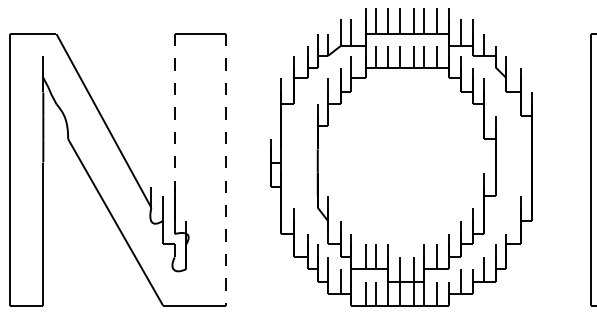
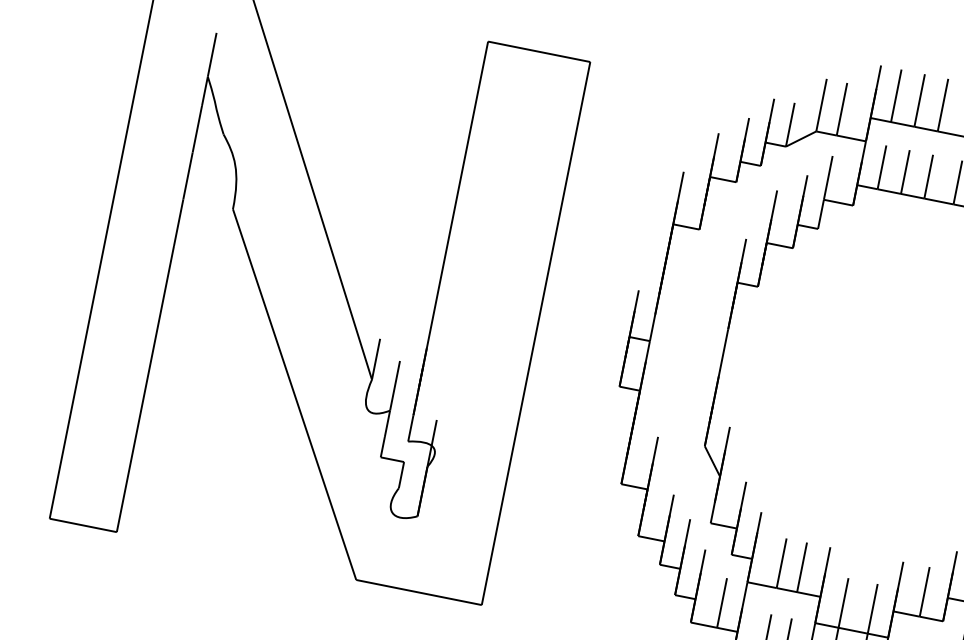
line: (174, 115) -> (455, 204), dashed -> solid
line: (225, 169) -> (535, 332), dashed -> solid

